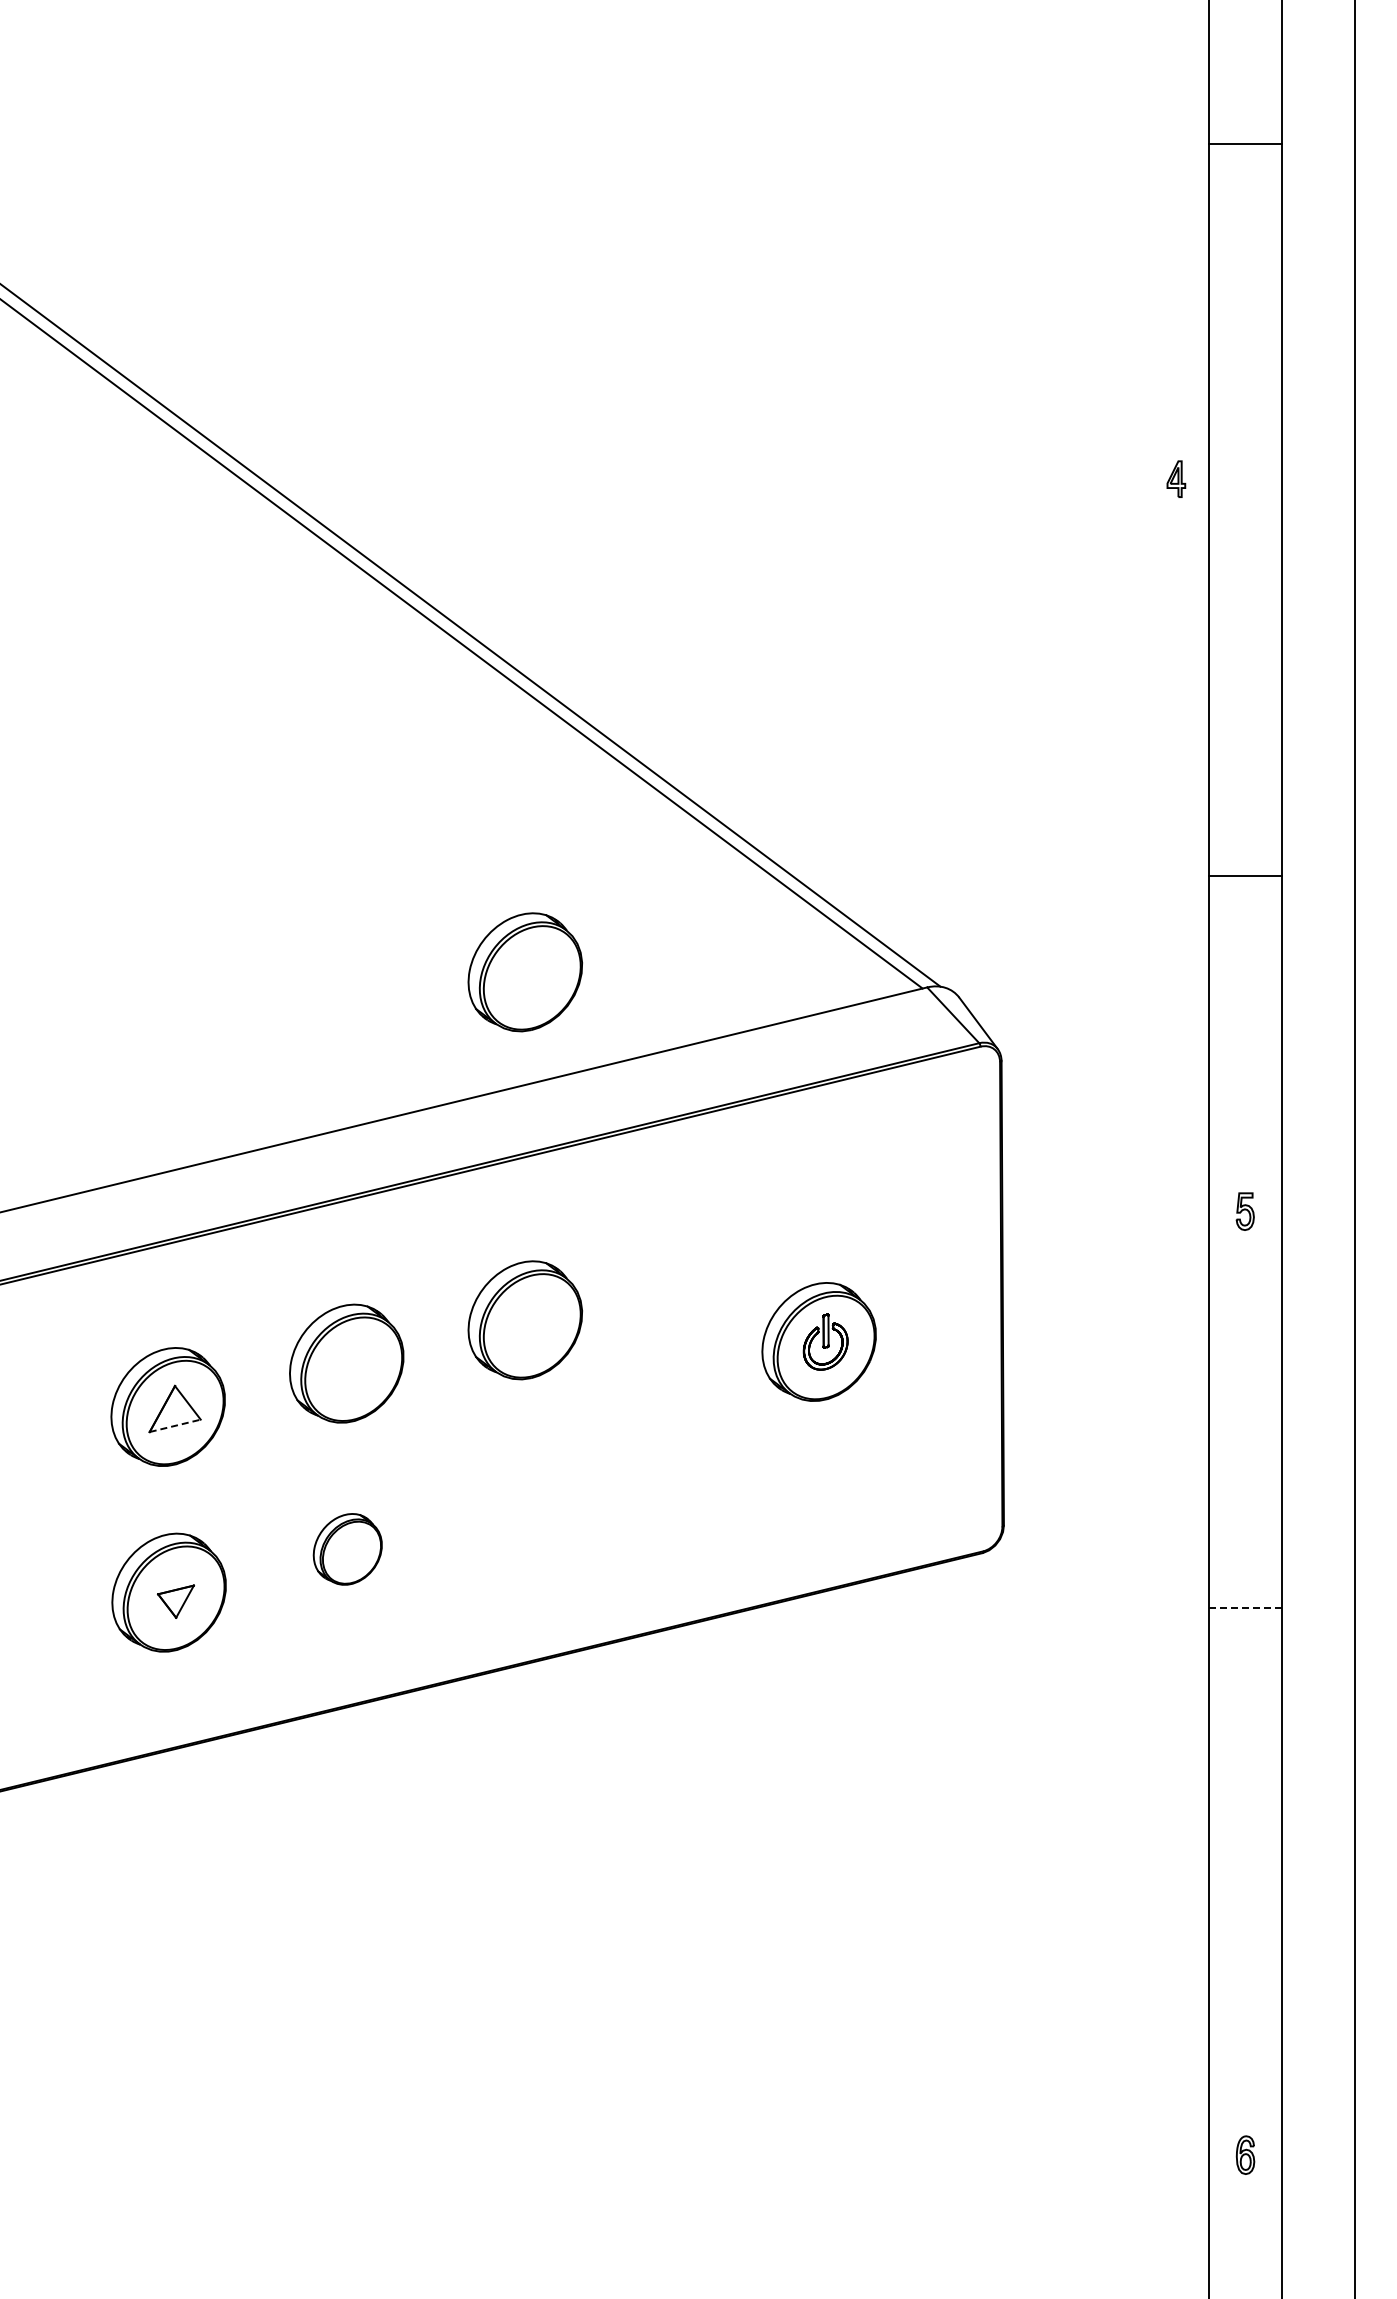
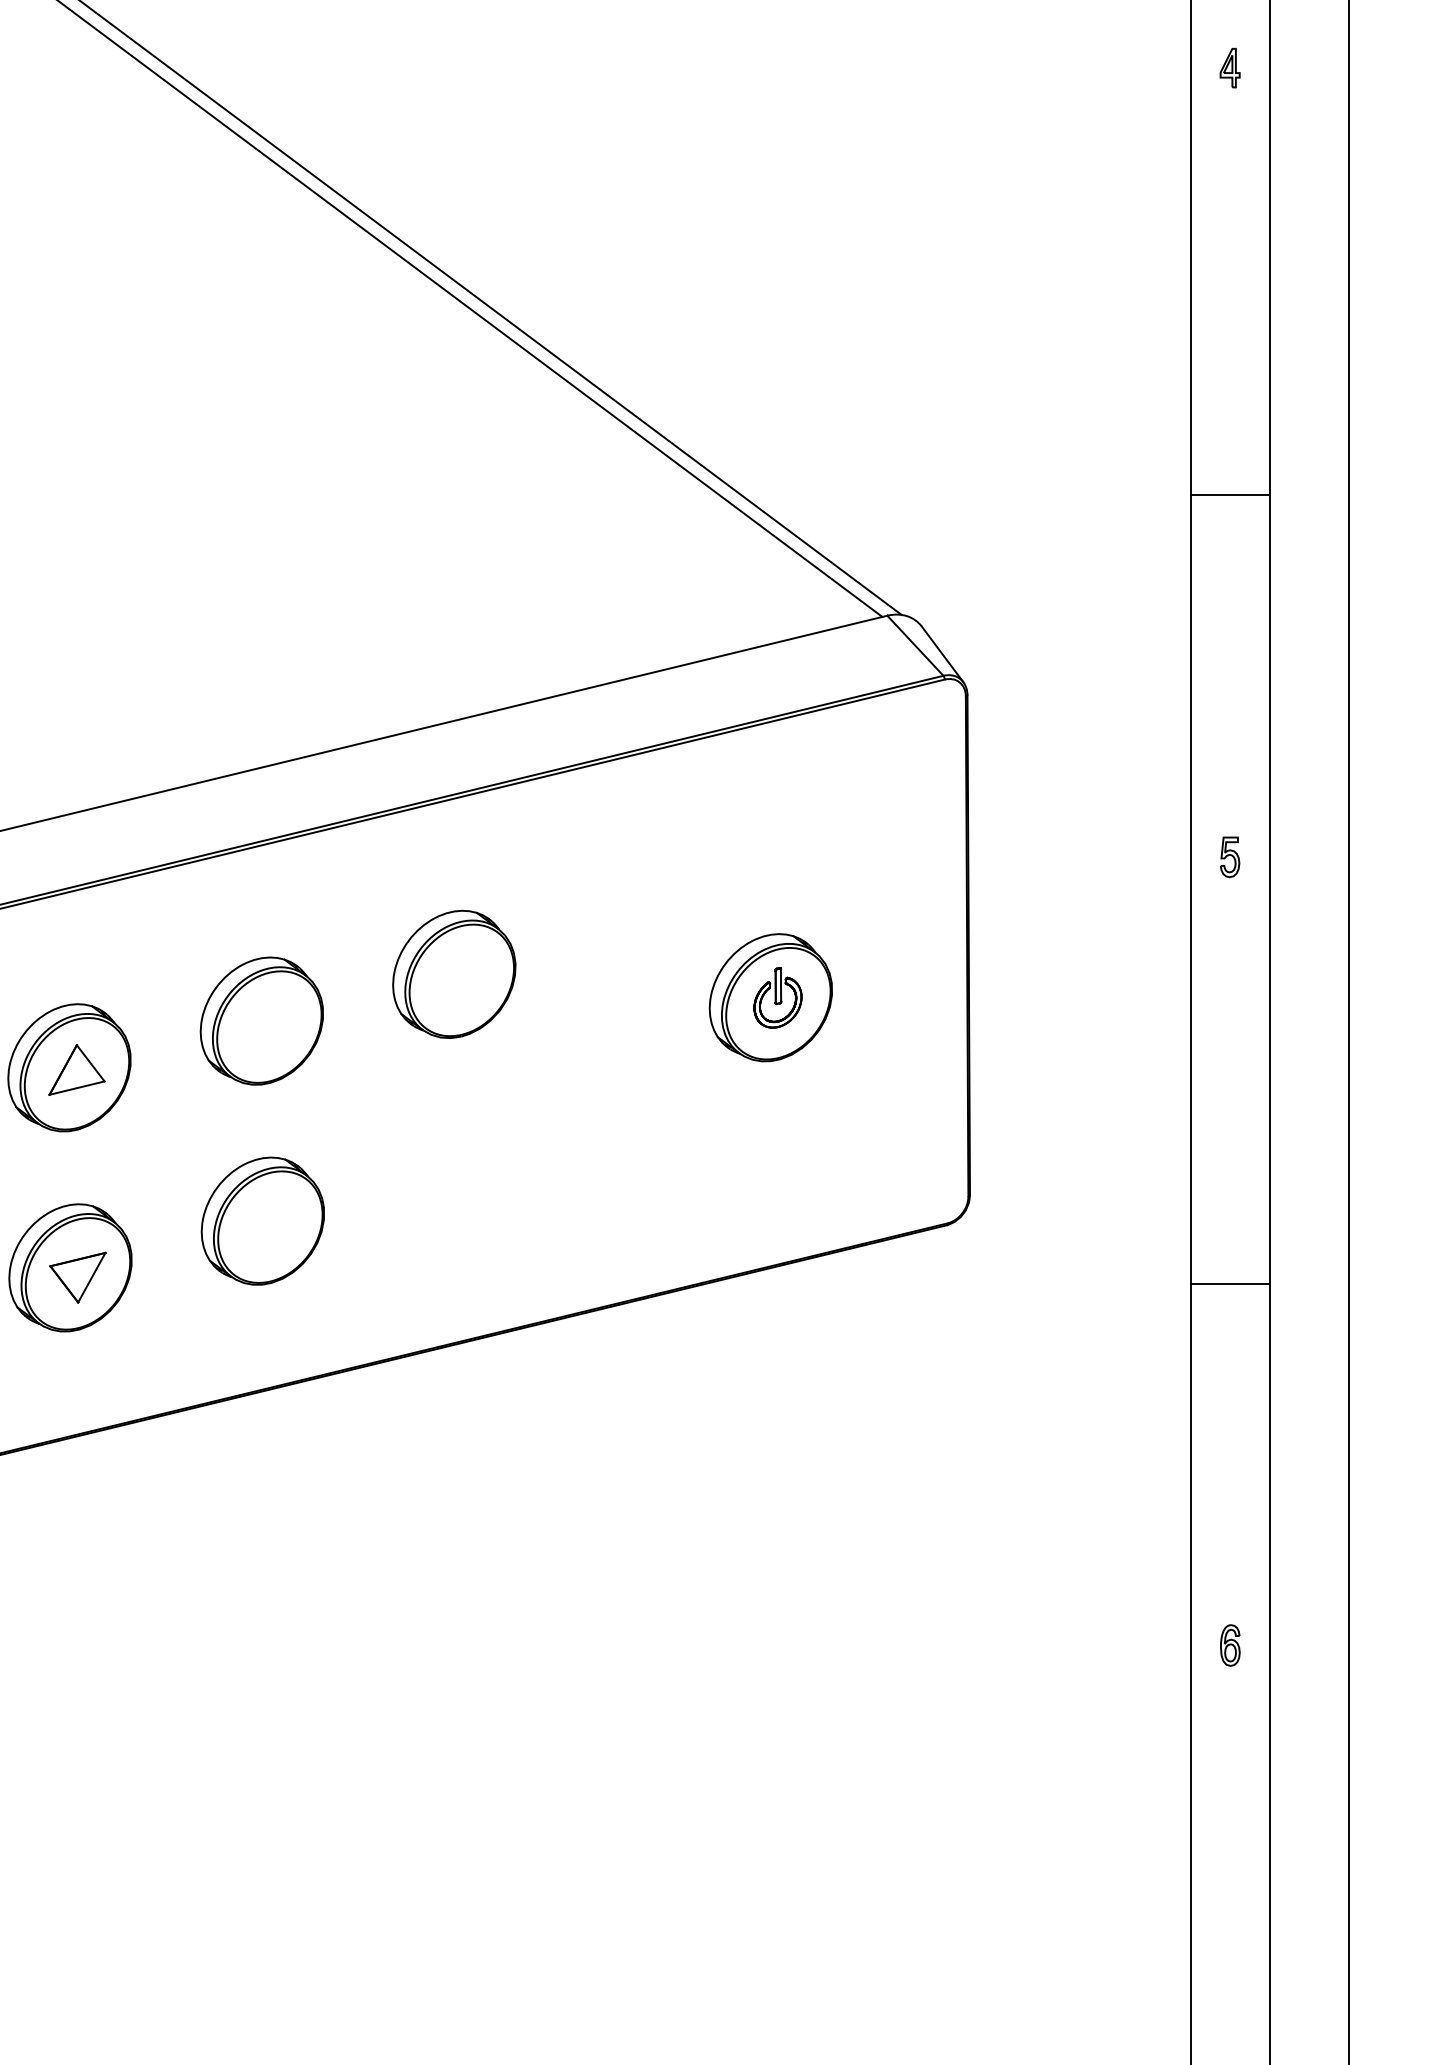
part: (1176, 478) -> (1230, 67), moved
part: (524, 972) -> (453, 599), removed
line: (175, 1425) -> (77, 1087), dashed -> solid
part: (347, 1549) -> (262, 1221), size x1.67
part: (175, 1601) -> (77, 1277), size x1.43
line: (1245, 1607) -> (1230, 1283), dashed -> solid
part: (1245, 2154) -> (1230, 1644), moved

